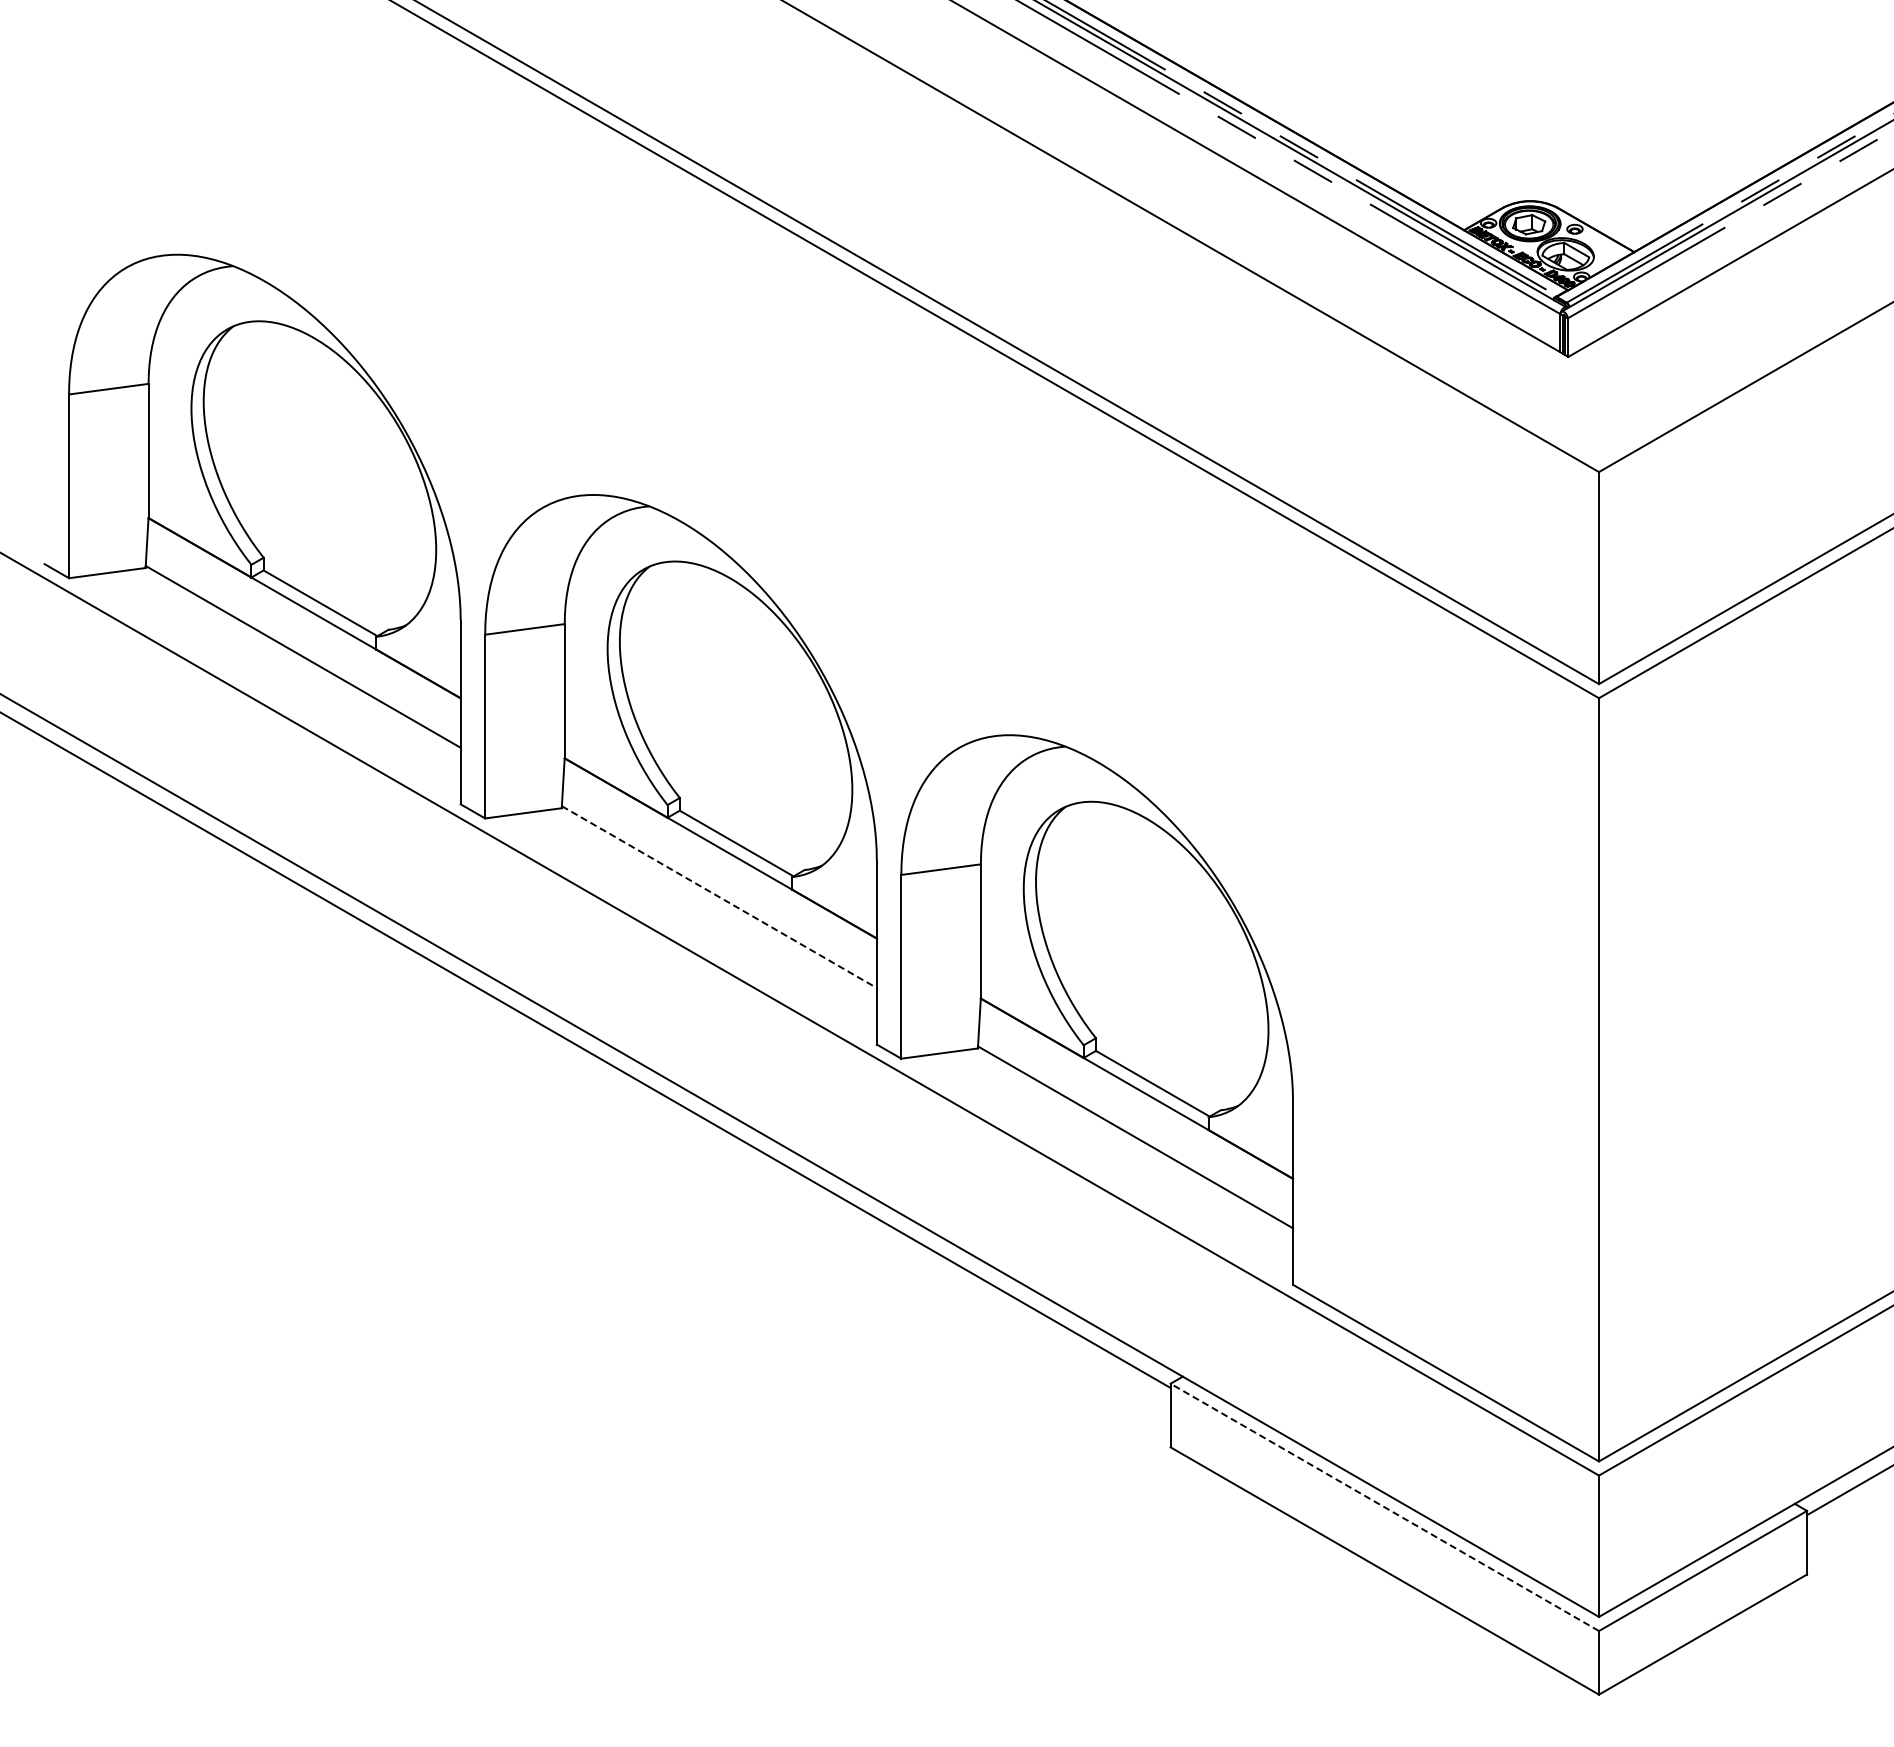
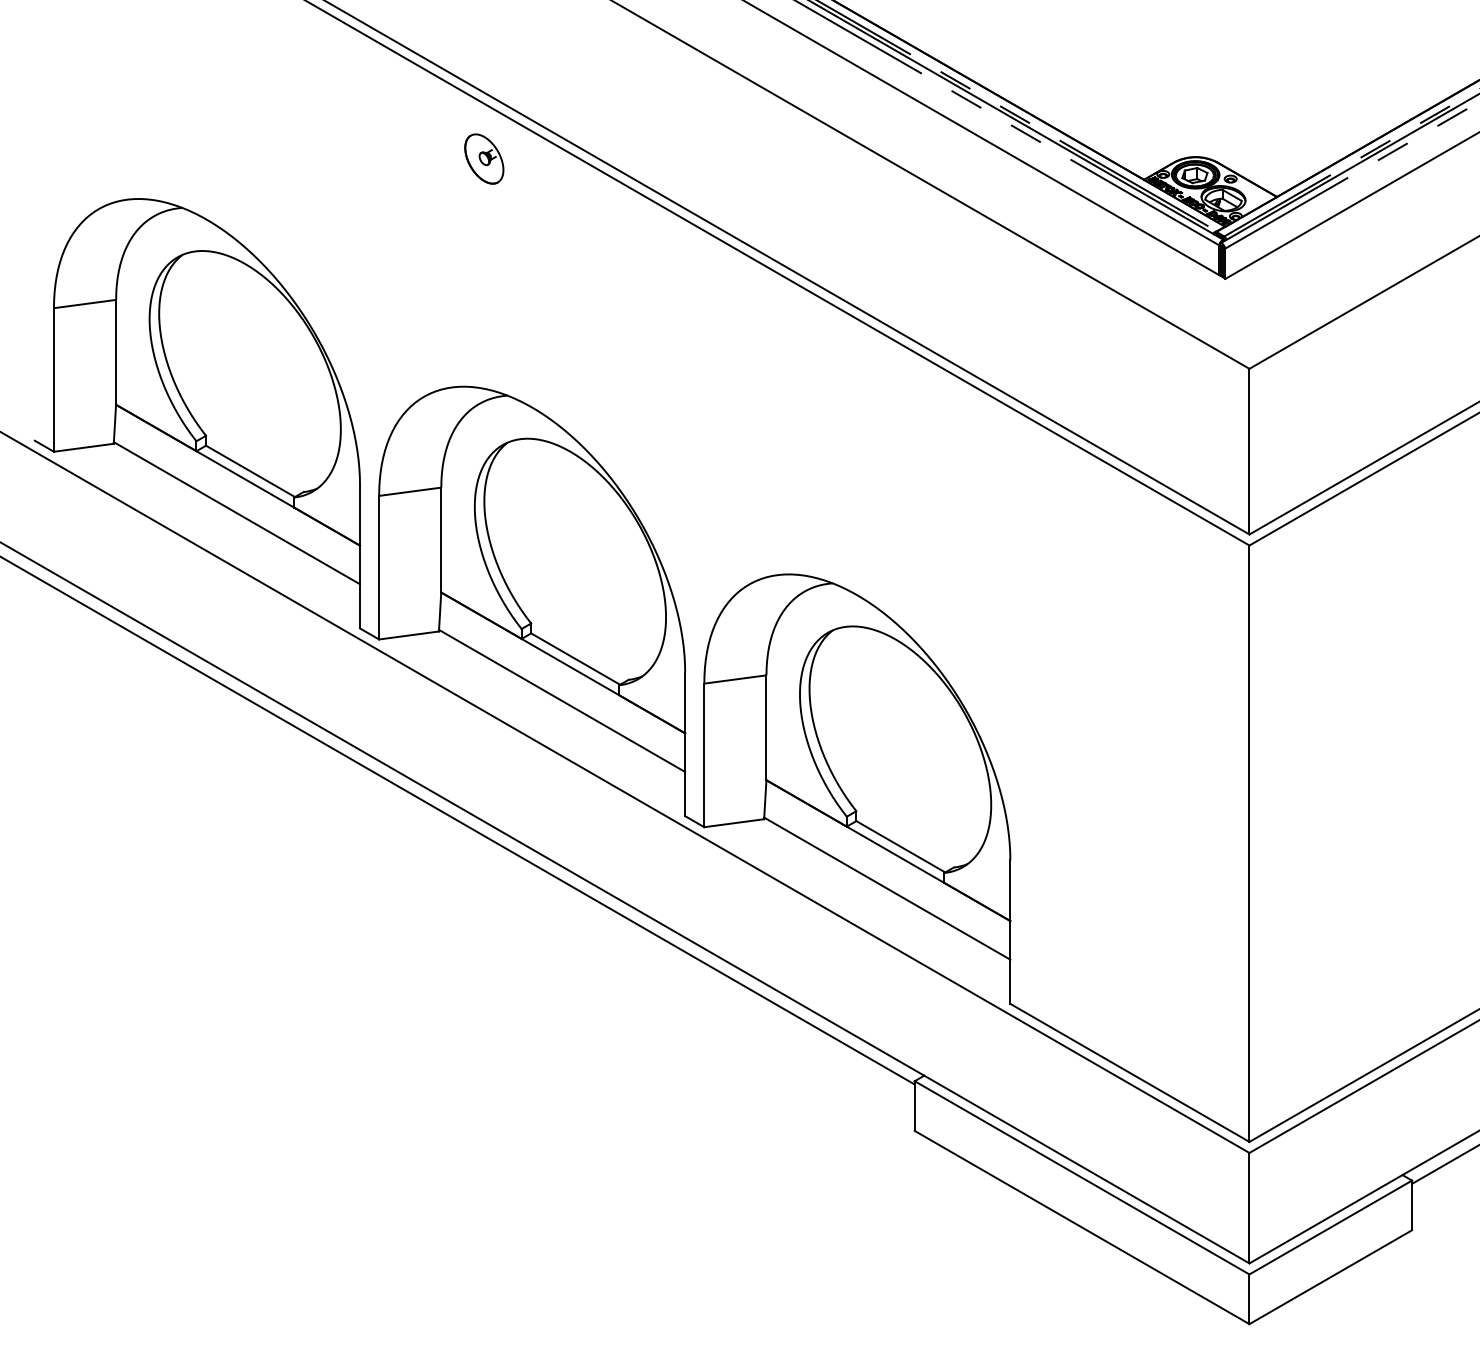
part: (619, 203) -> (484, 158), added
line: (719, 897) -> (562, 701), dashed -> solid
line: (1384, 1507) -> (1081, 1177), dashed -> solid

